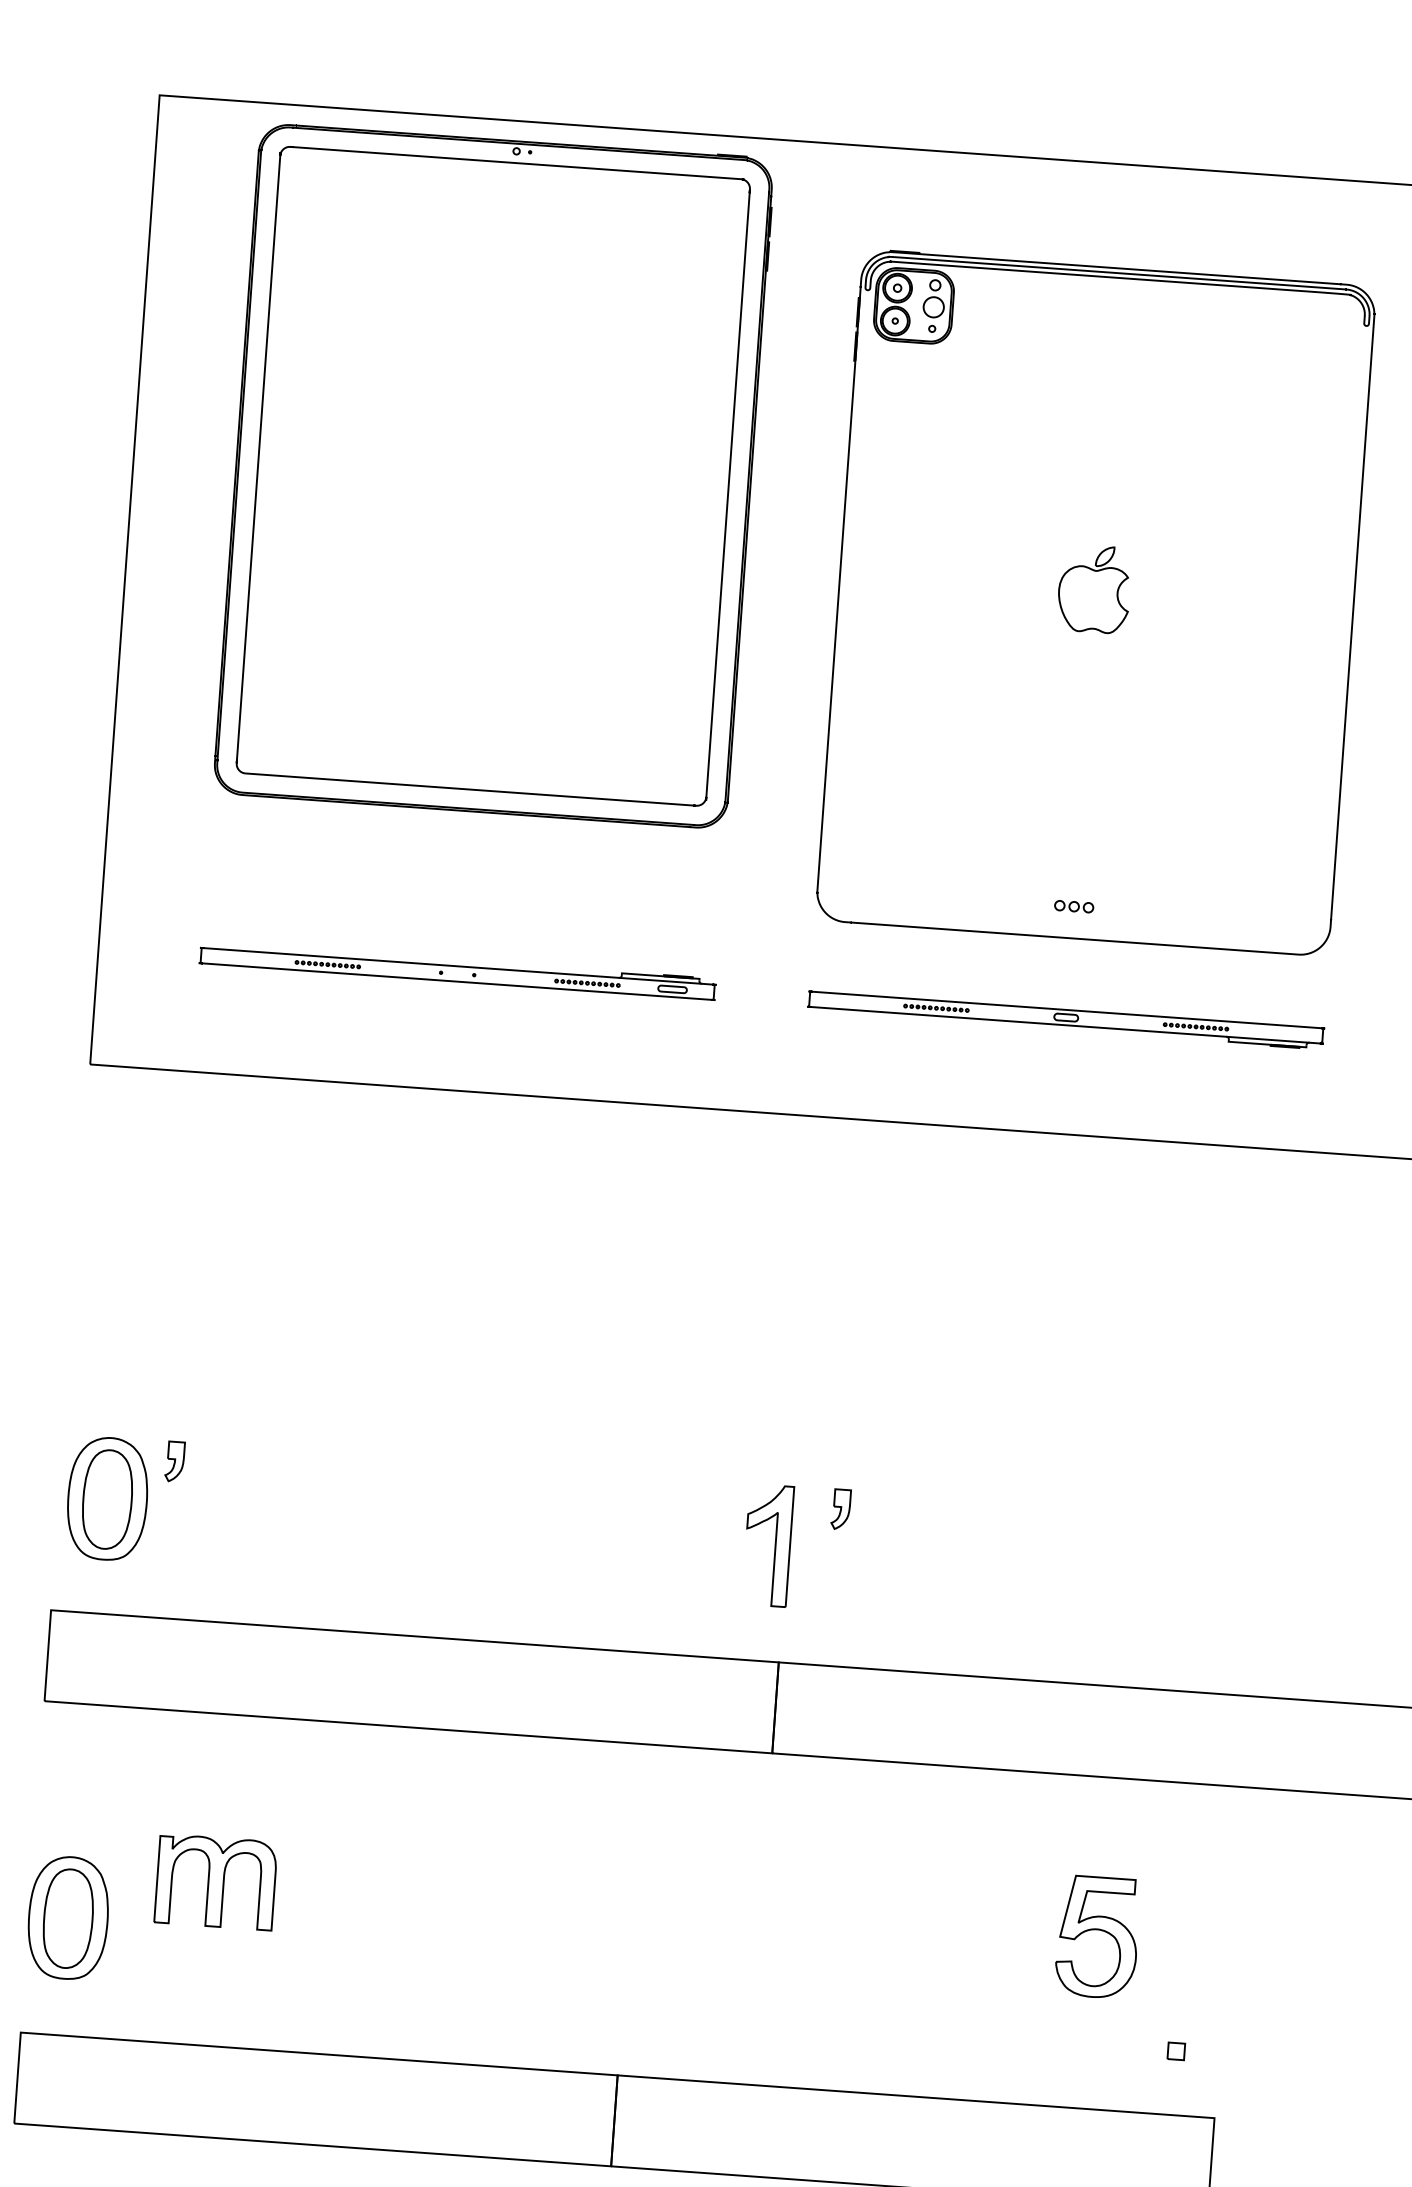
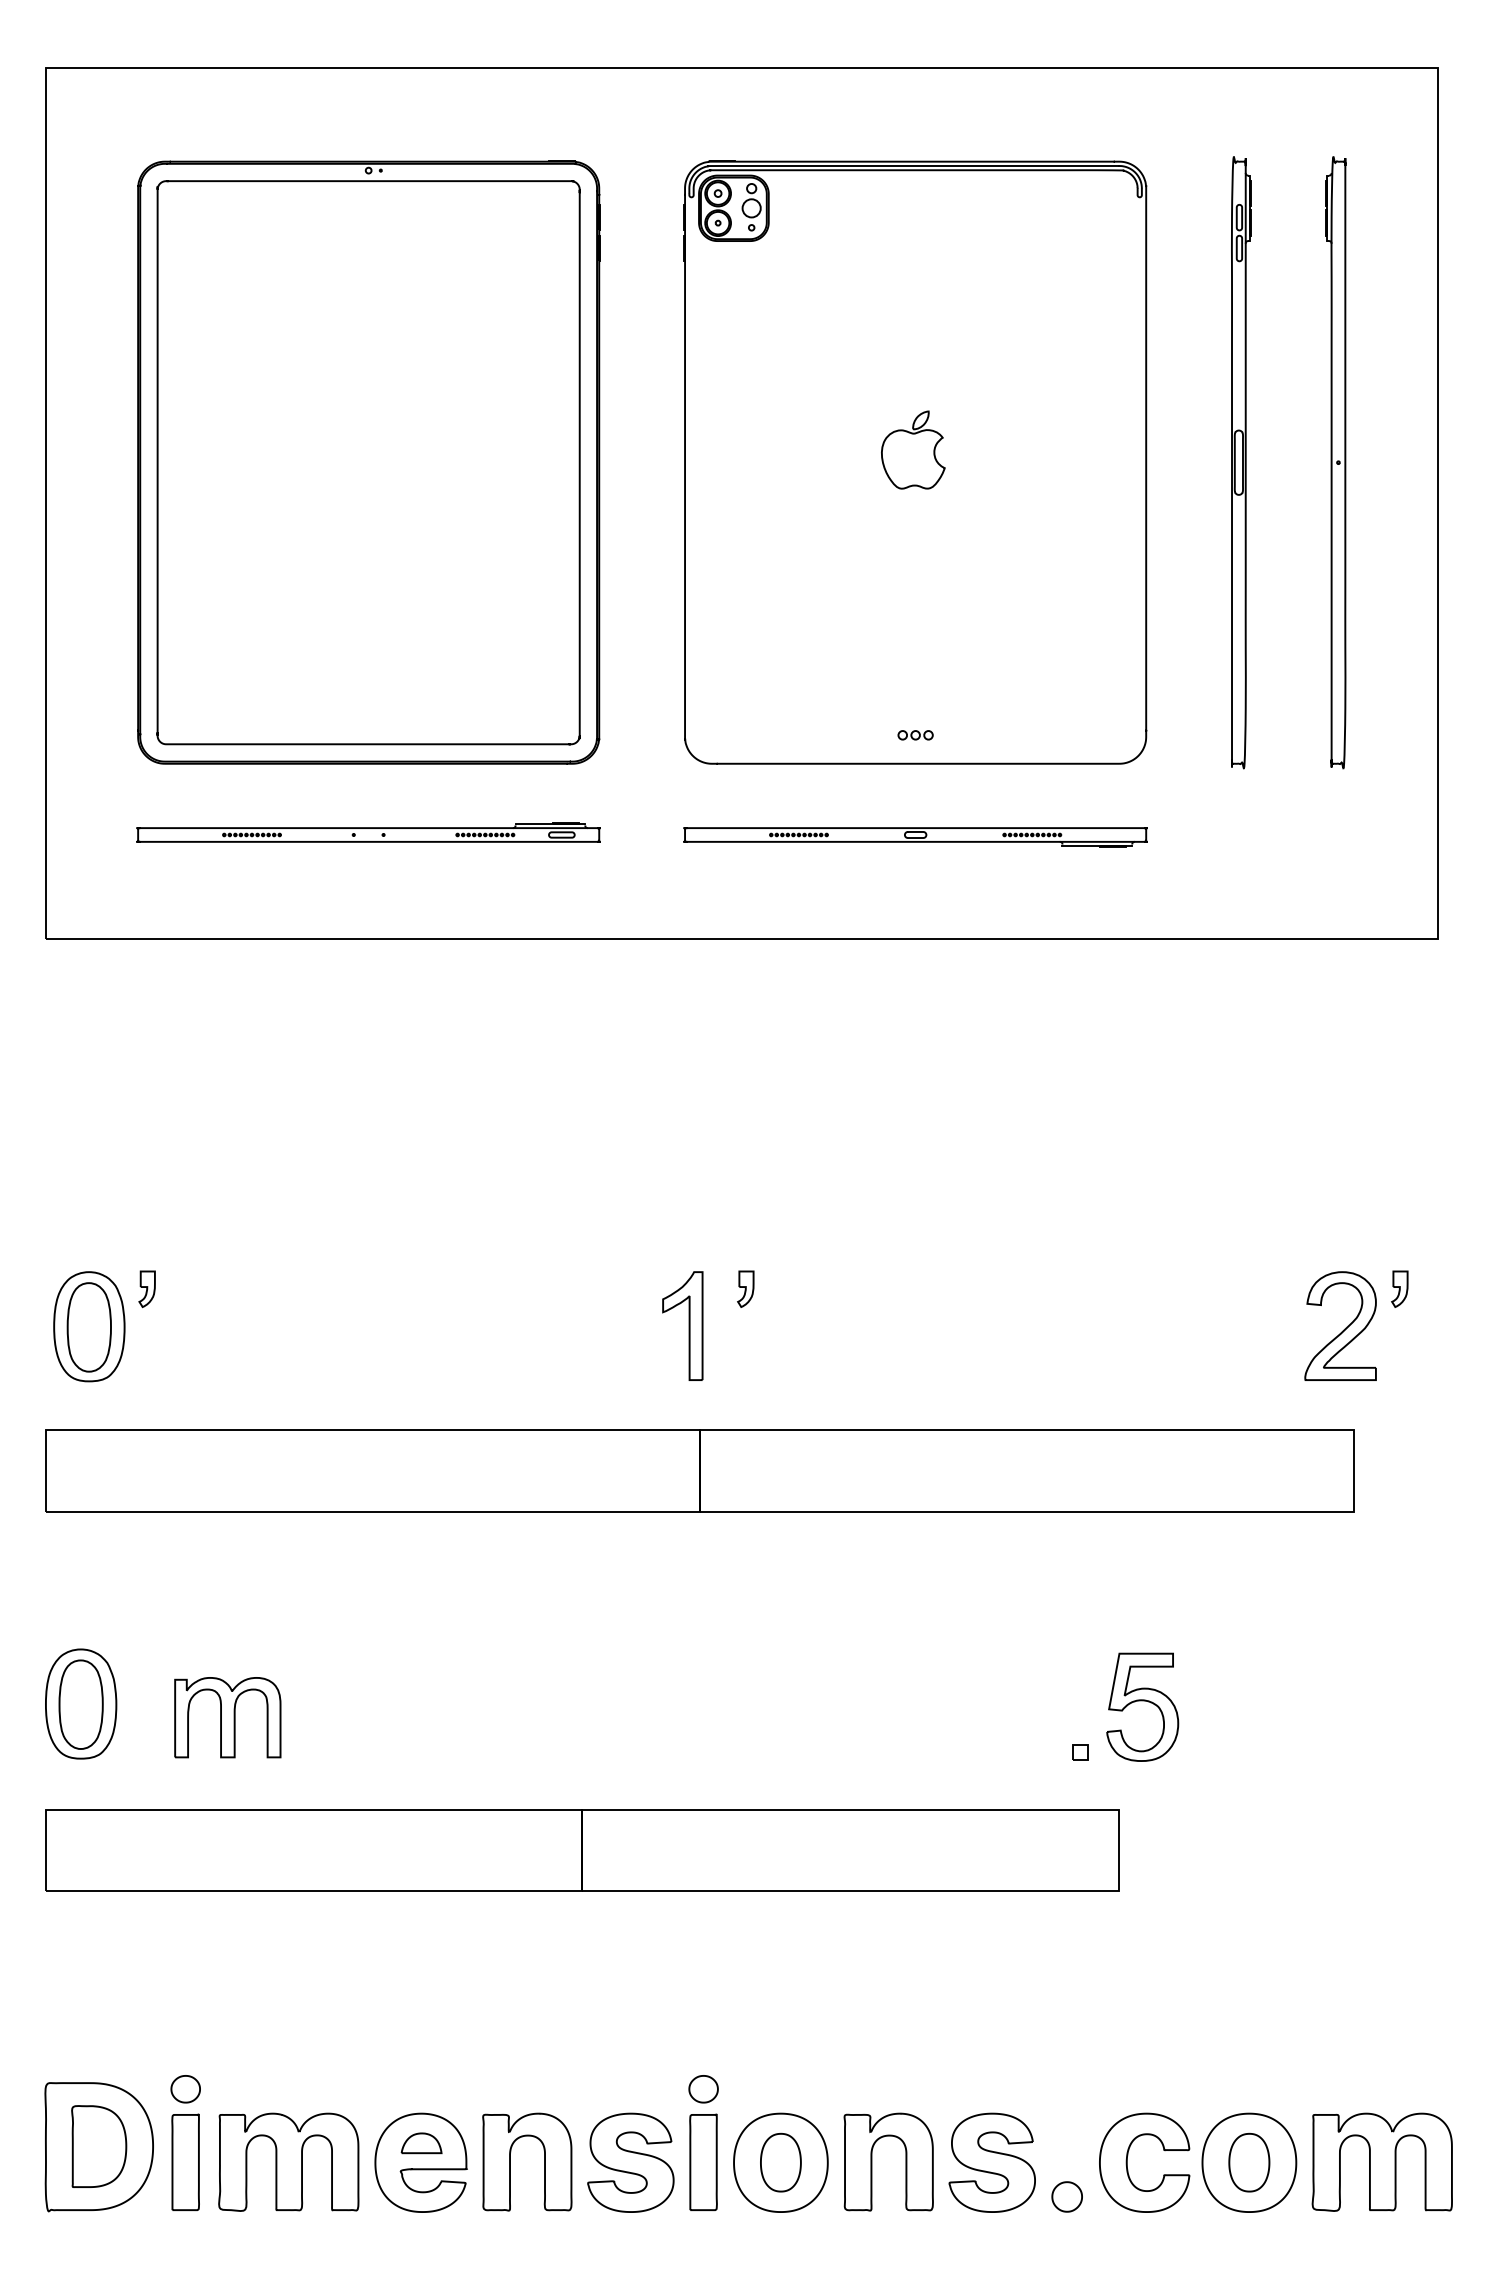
part: (493, 476) -> (368, 462), moved
part: (215, 1882) -> (227, 1717), moved
part: (1097, 1936) -> (1142, 1706), moved

